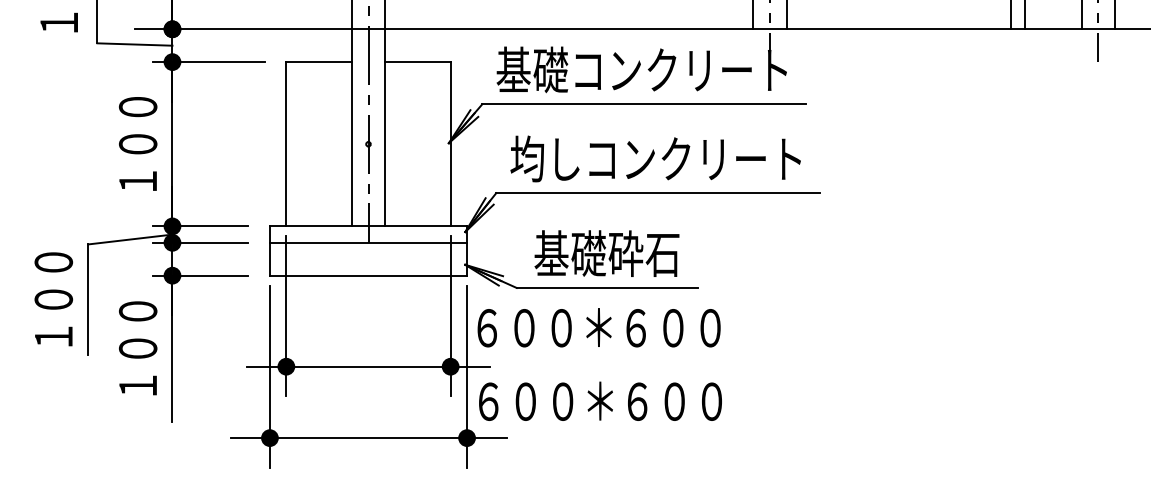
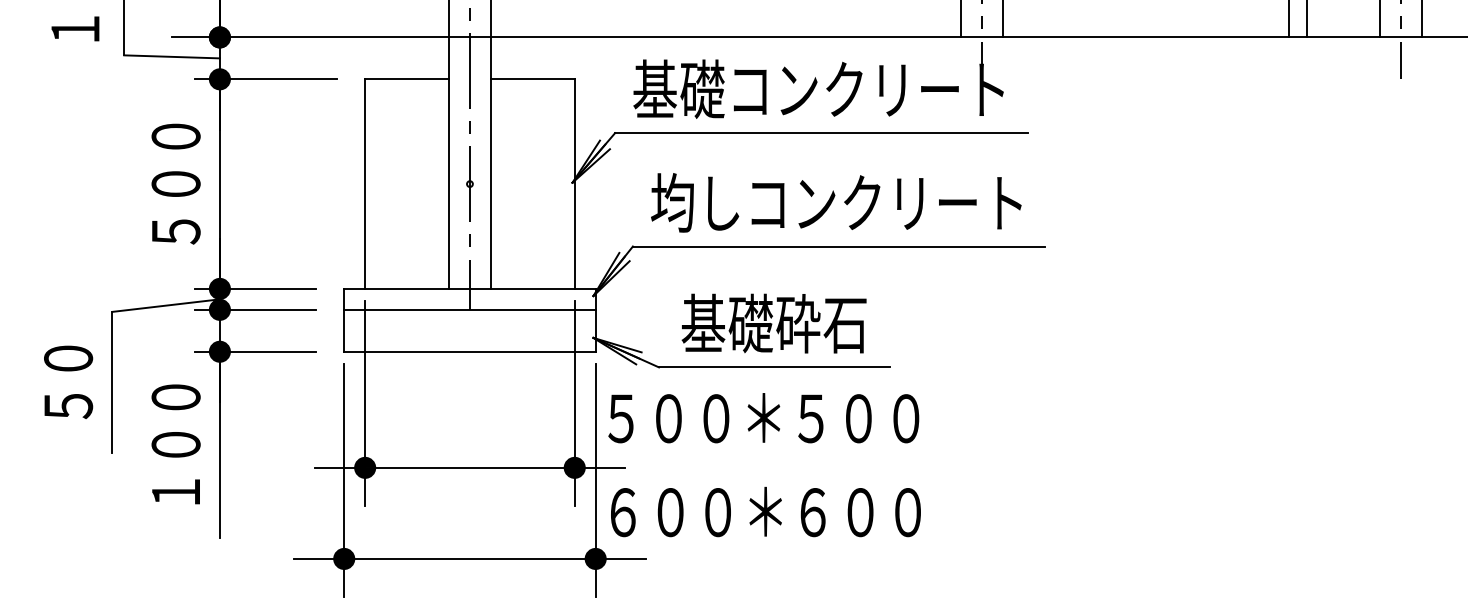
text: (138, 181) -> (176, 231), １００ -> ５００
text: (53, 299) -> (68, 382), １００ -> ５０
text: (561, 328) -> (716, 419), ６００＊６００ -> ５００＊５００

